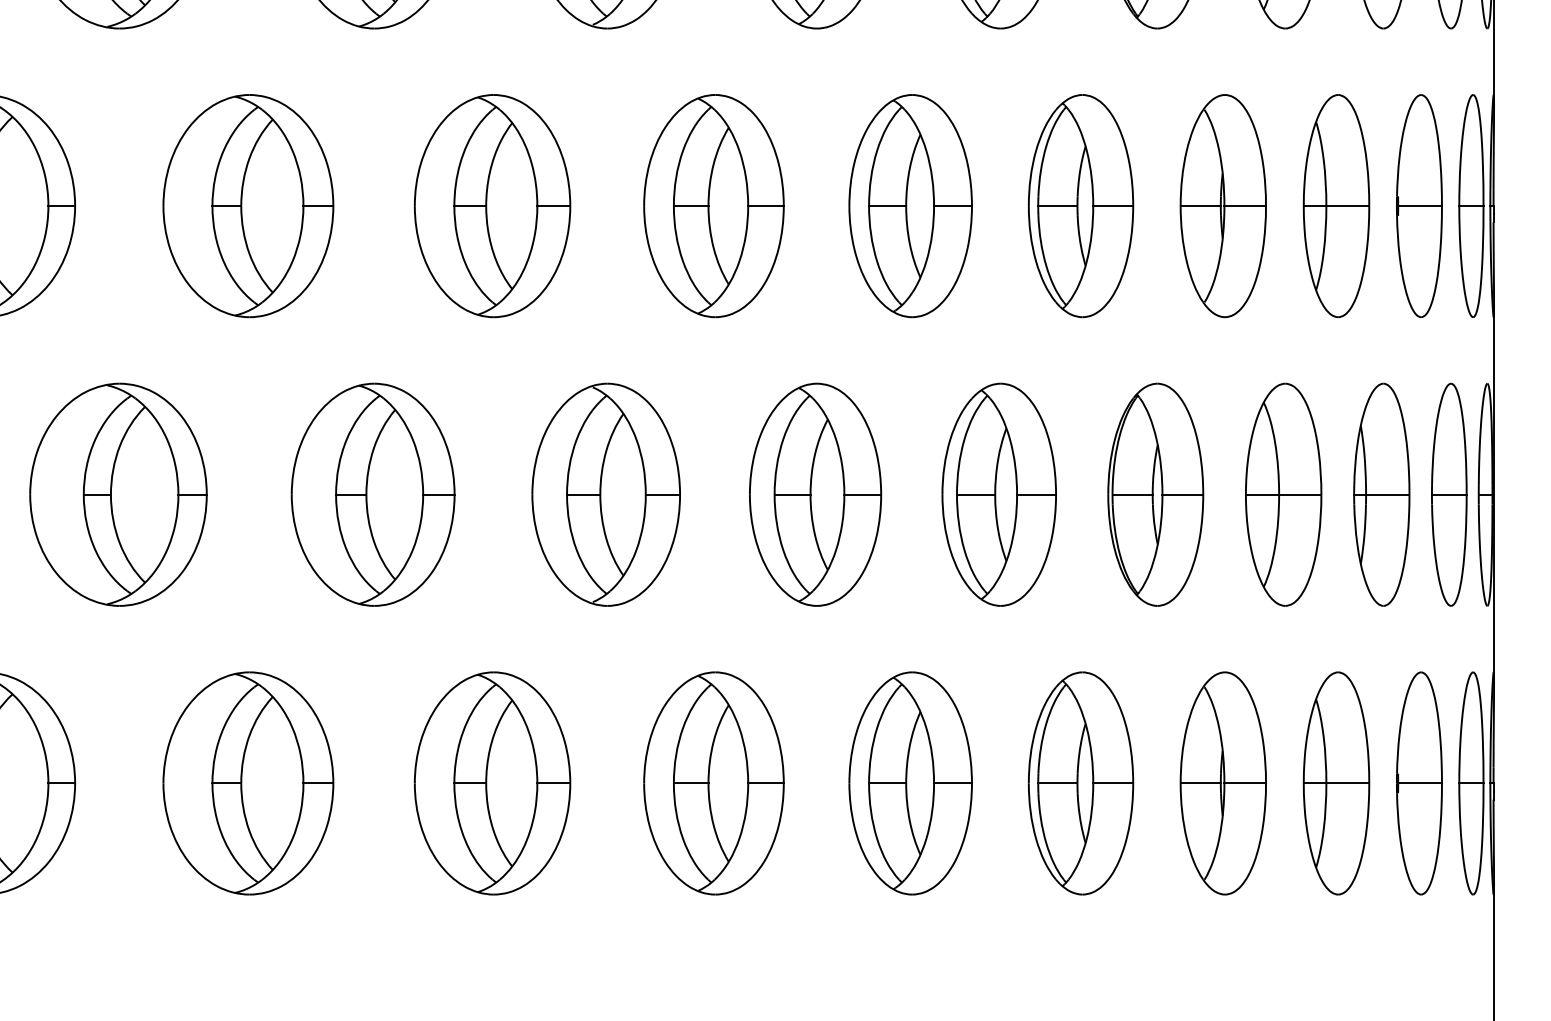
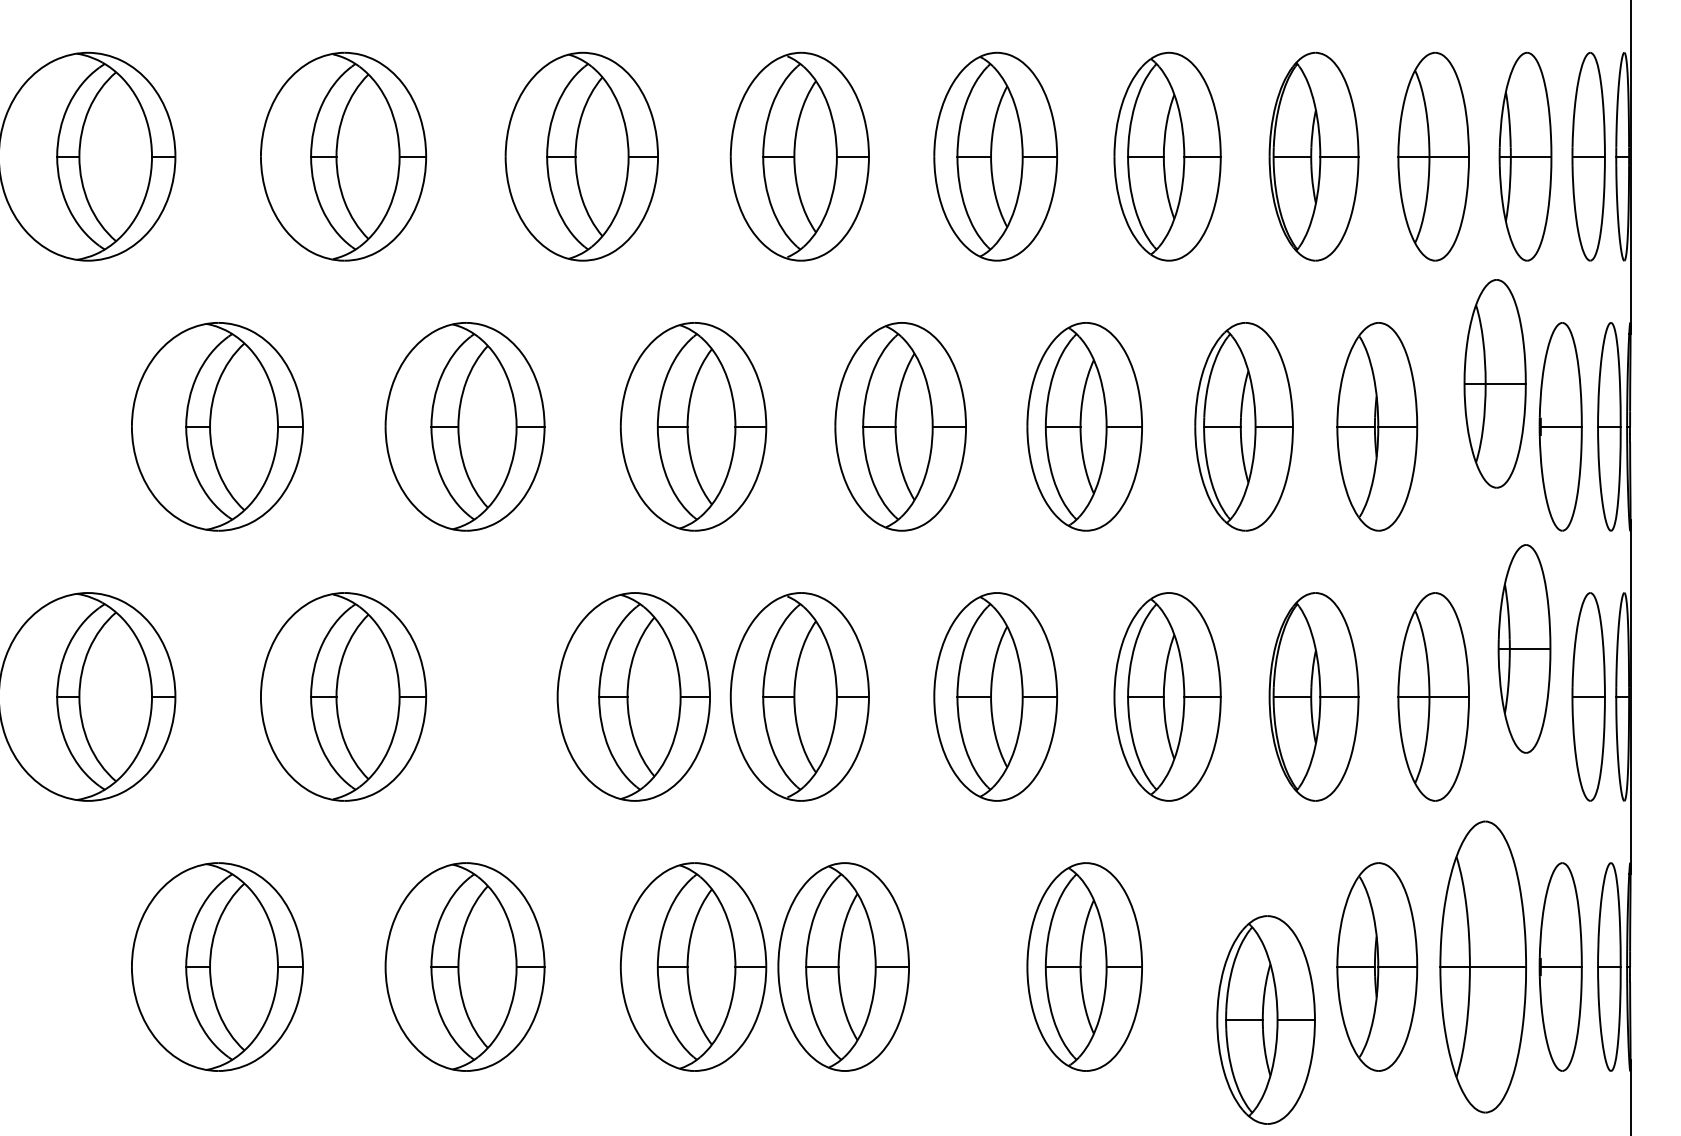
part: (1335, 205) -> (1494, 383), moved
part: (372, 494) -> (633, 696), moved
part: (1381, 494) -> (1524, 648), moved
part: (713, 782) -> (843, 966), moved
part: (1080, 782) -> (1265, 1019), moved
part: (1335, 782) -> (1482, 966), size x1.4

